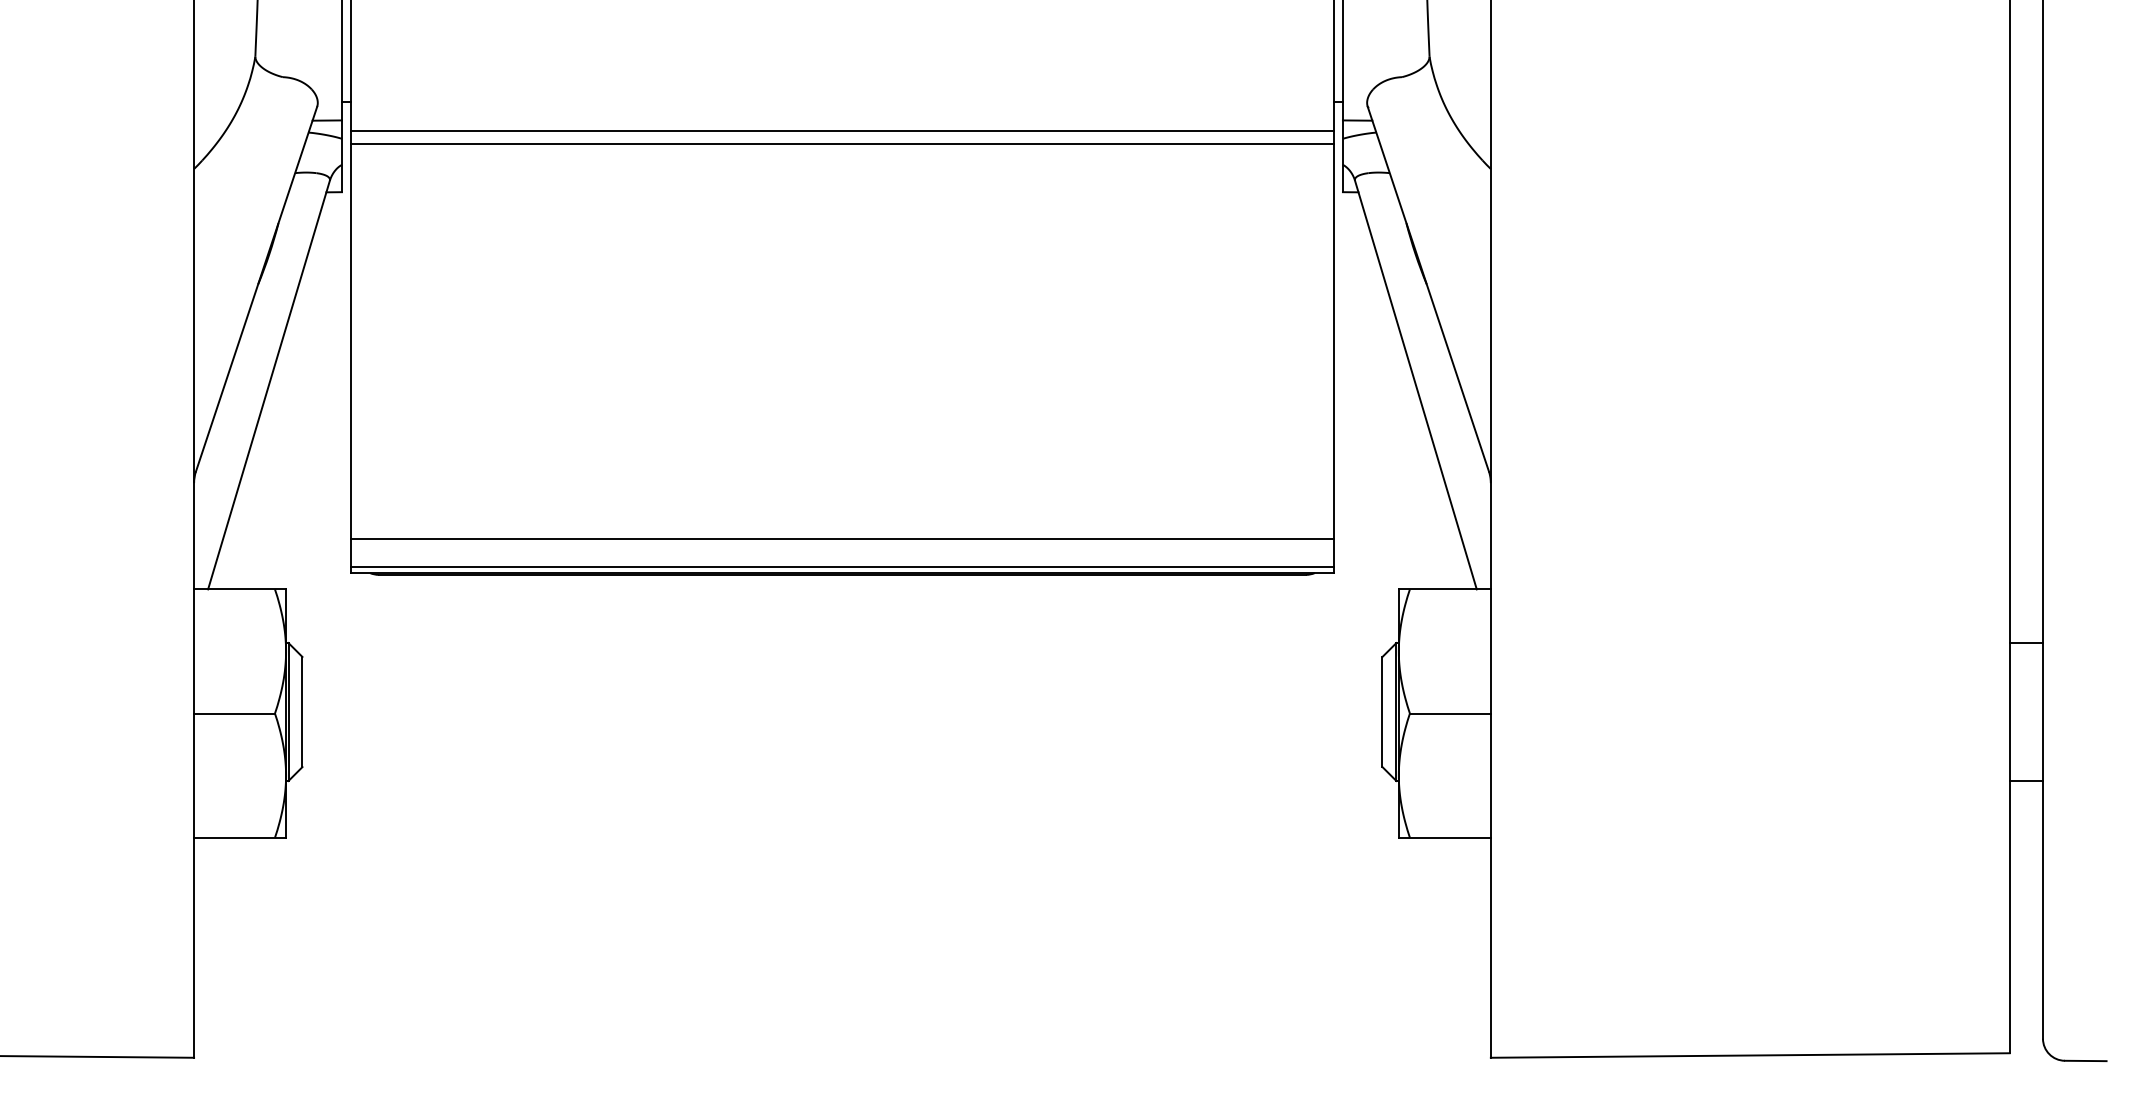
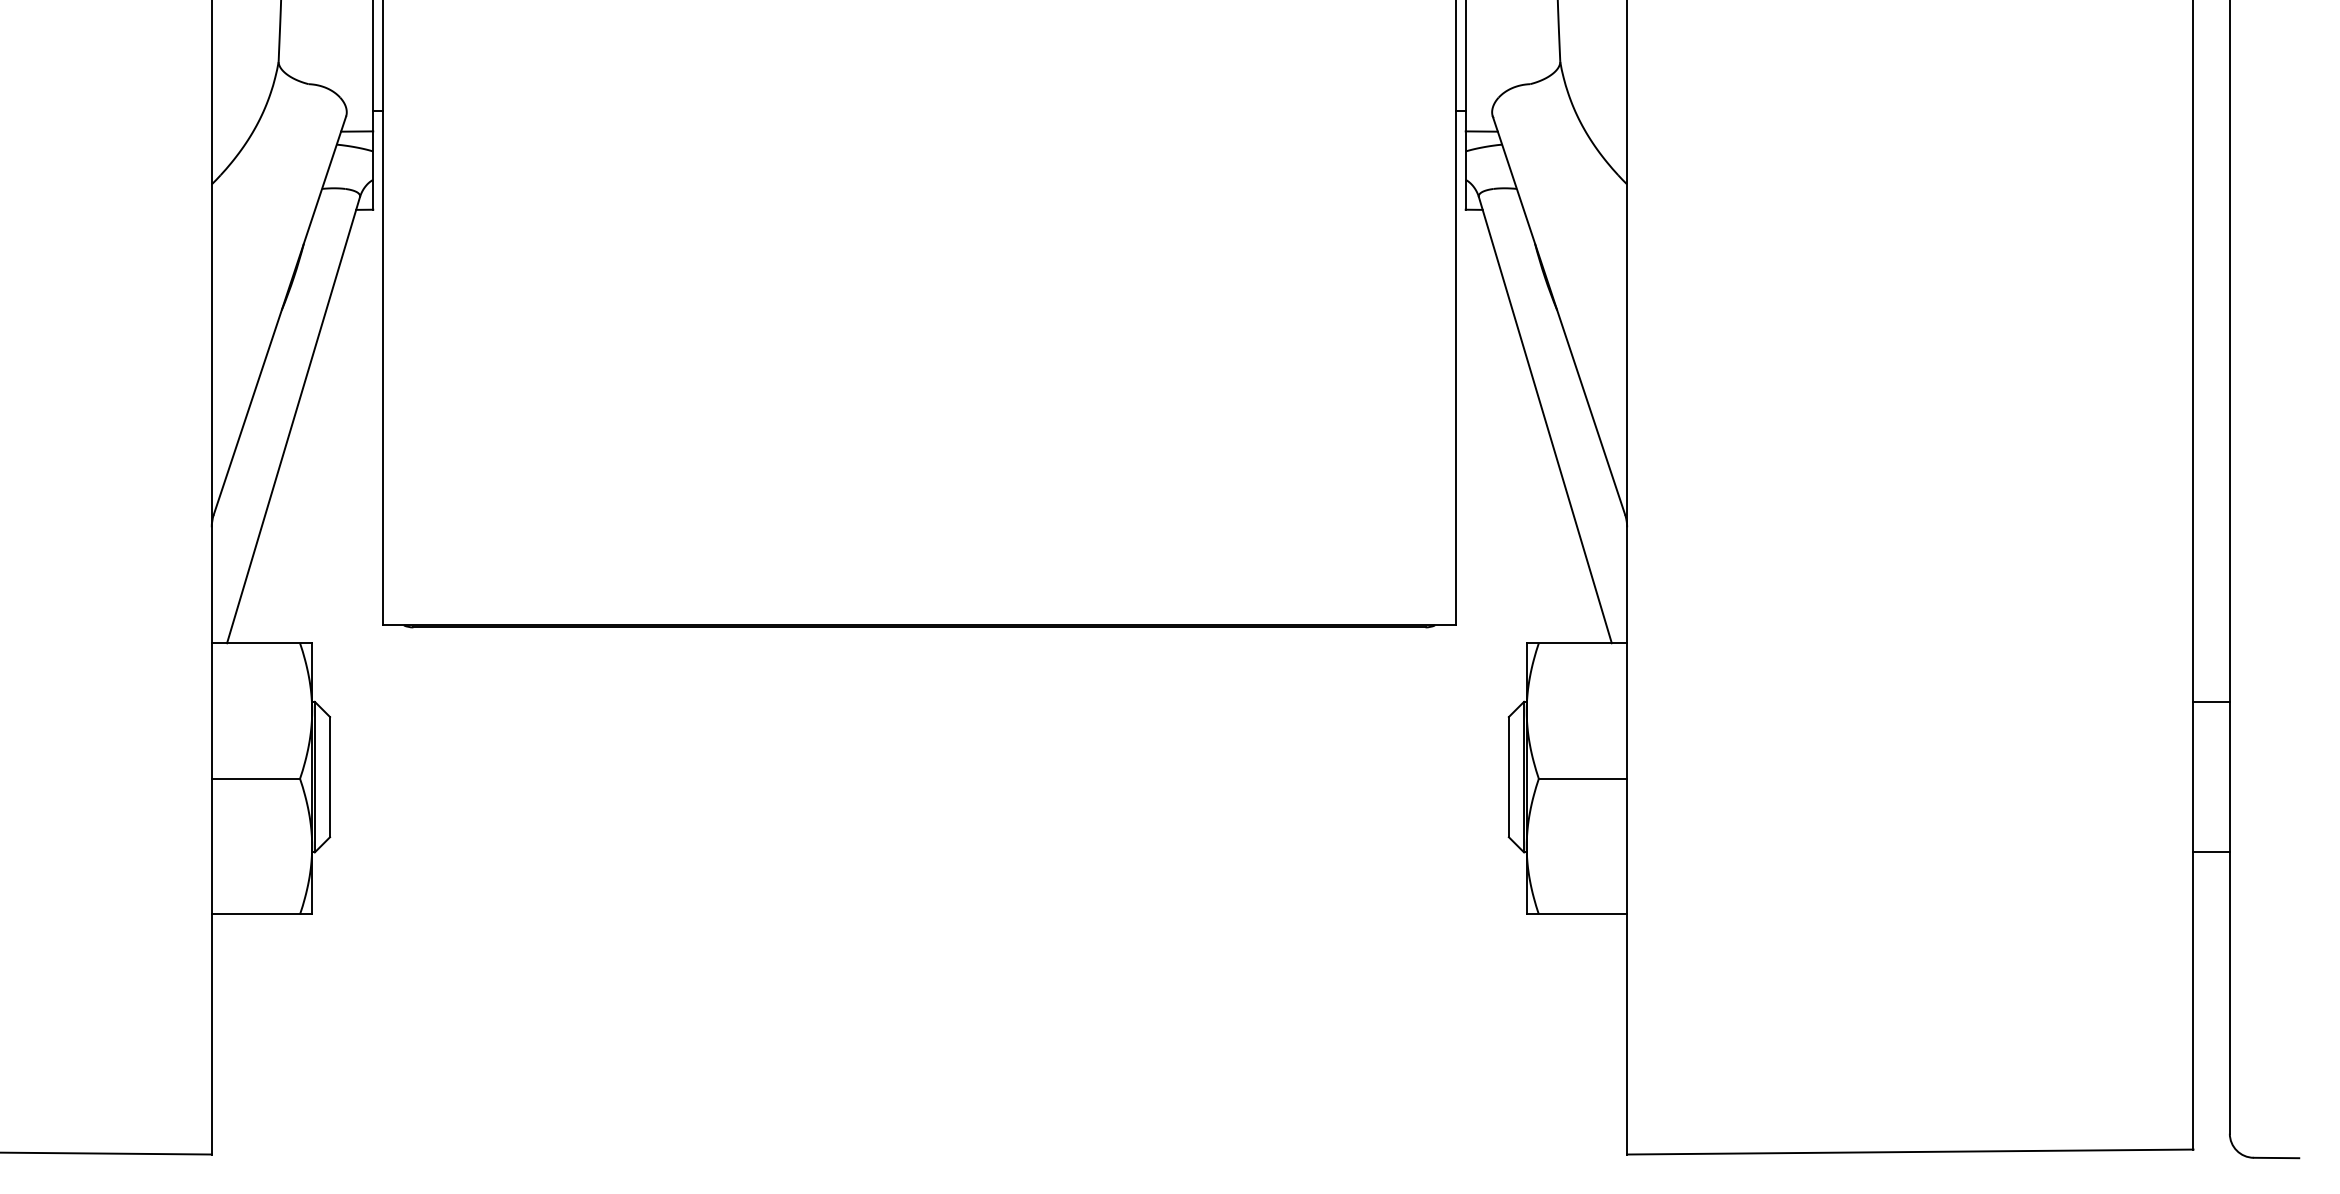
line: (842, 131) -> (919, 143), removed
line: (842, 143) -> (919, 156), removed
line: (842, 539) -> (919, 588), removed
line: (842, 567) -> (919, 619), removed

